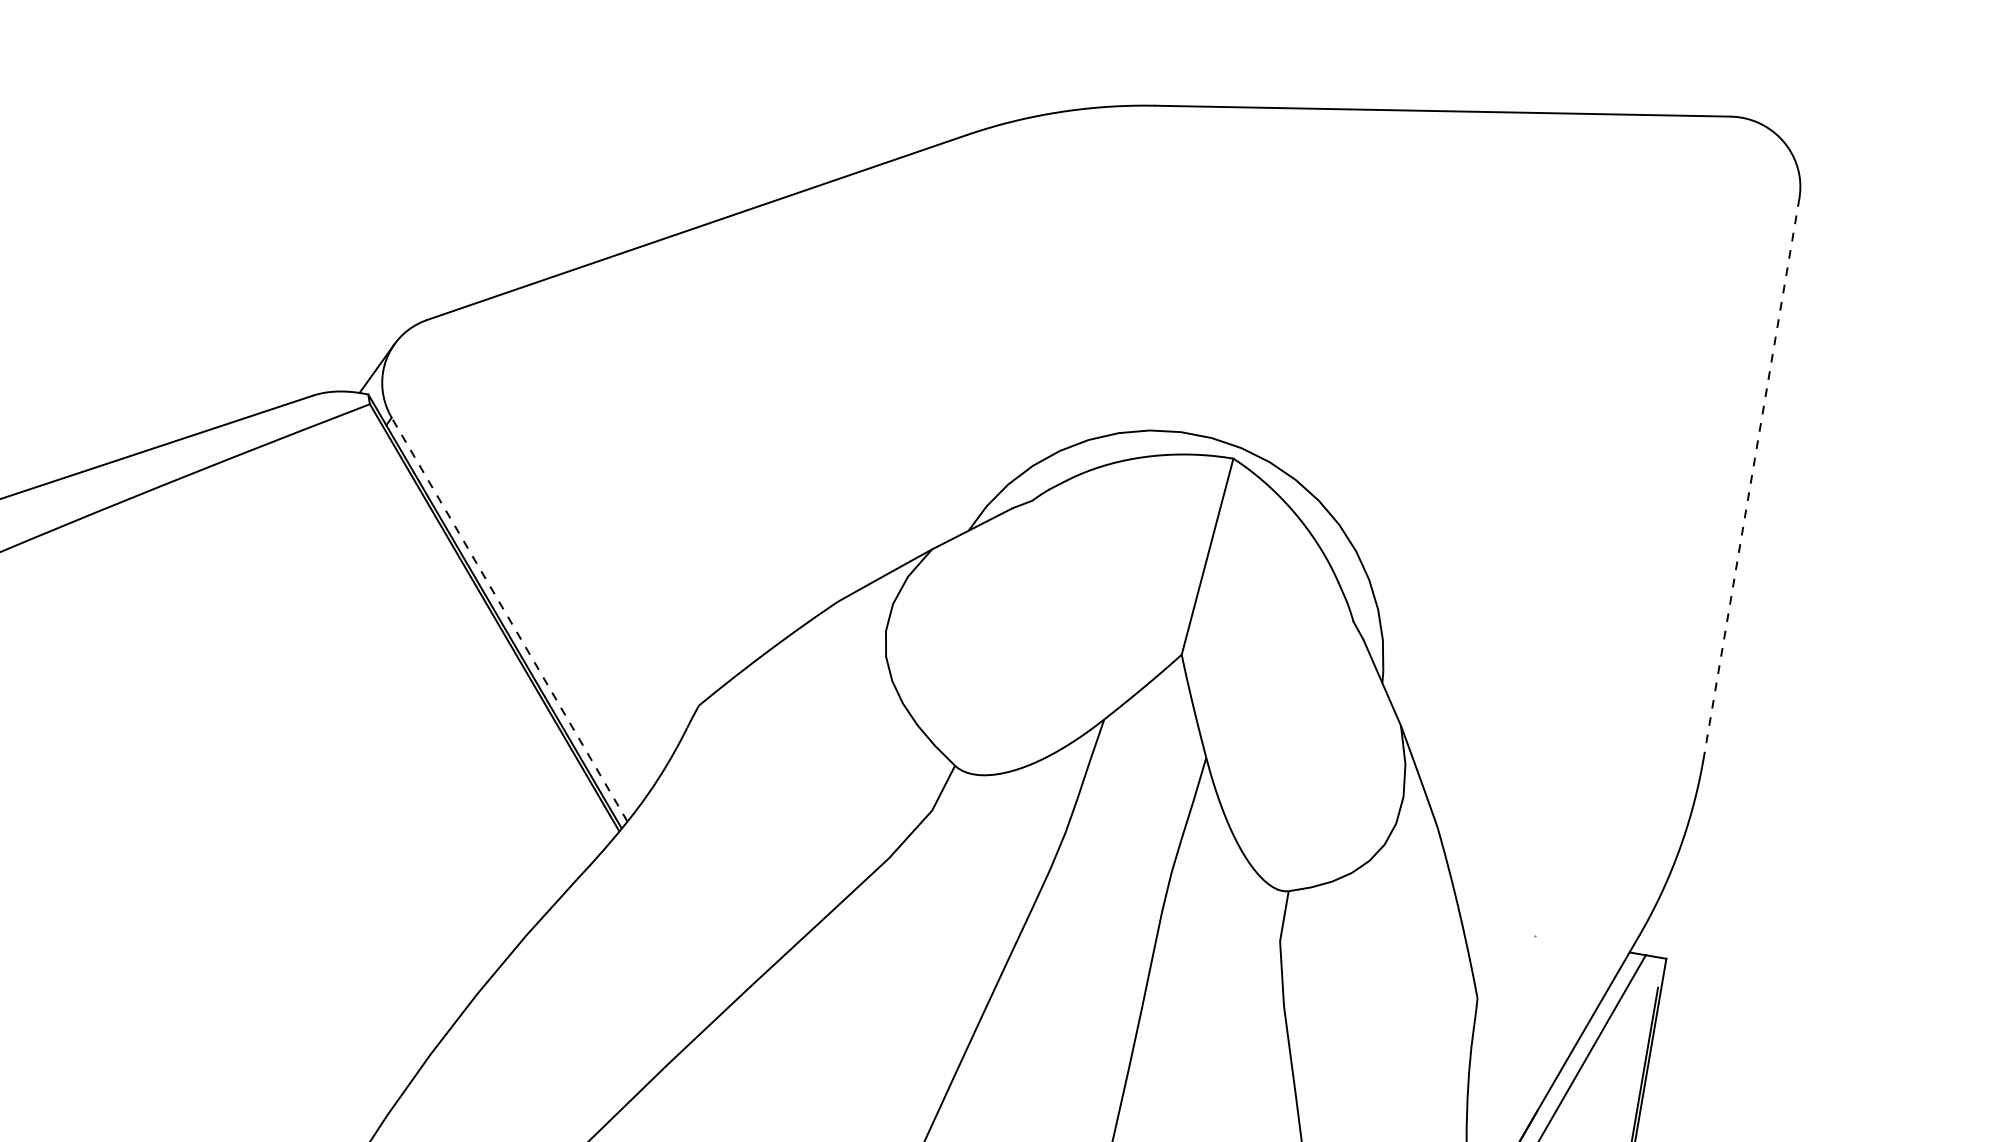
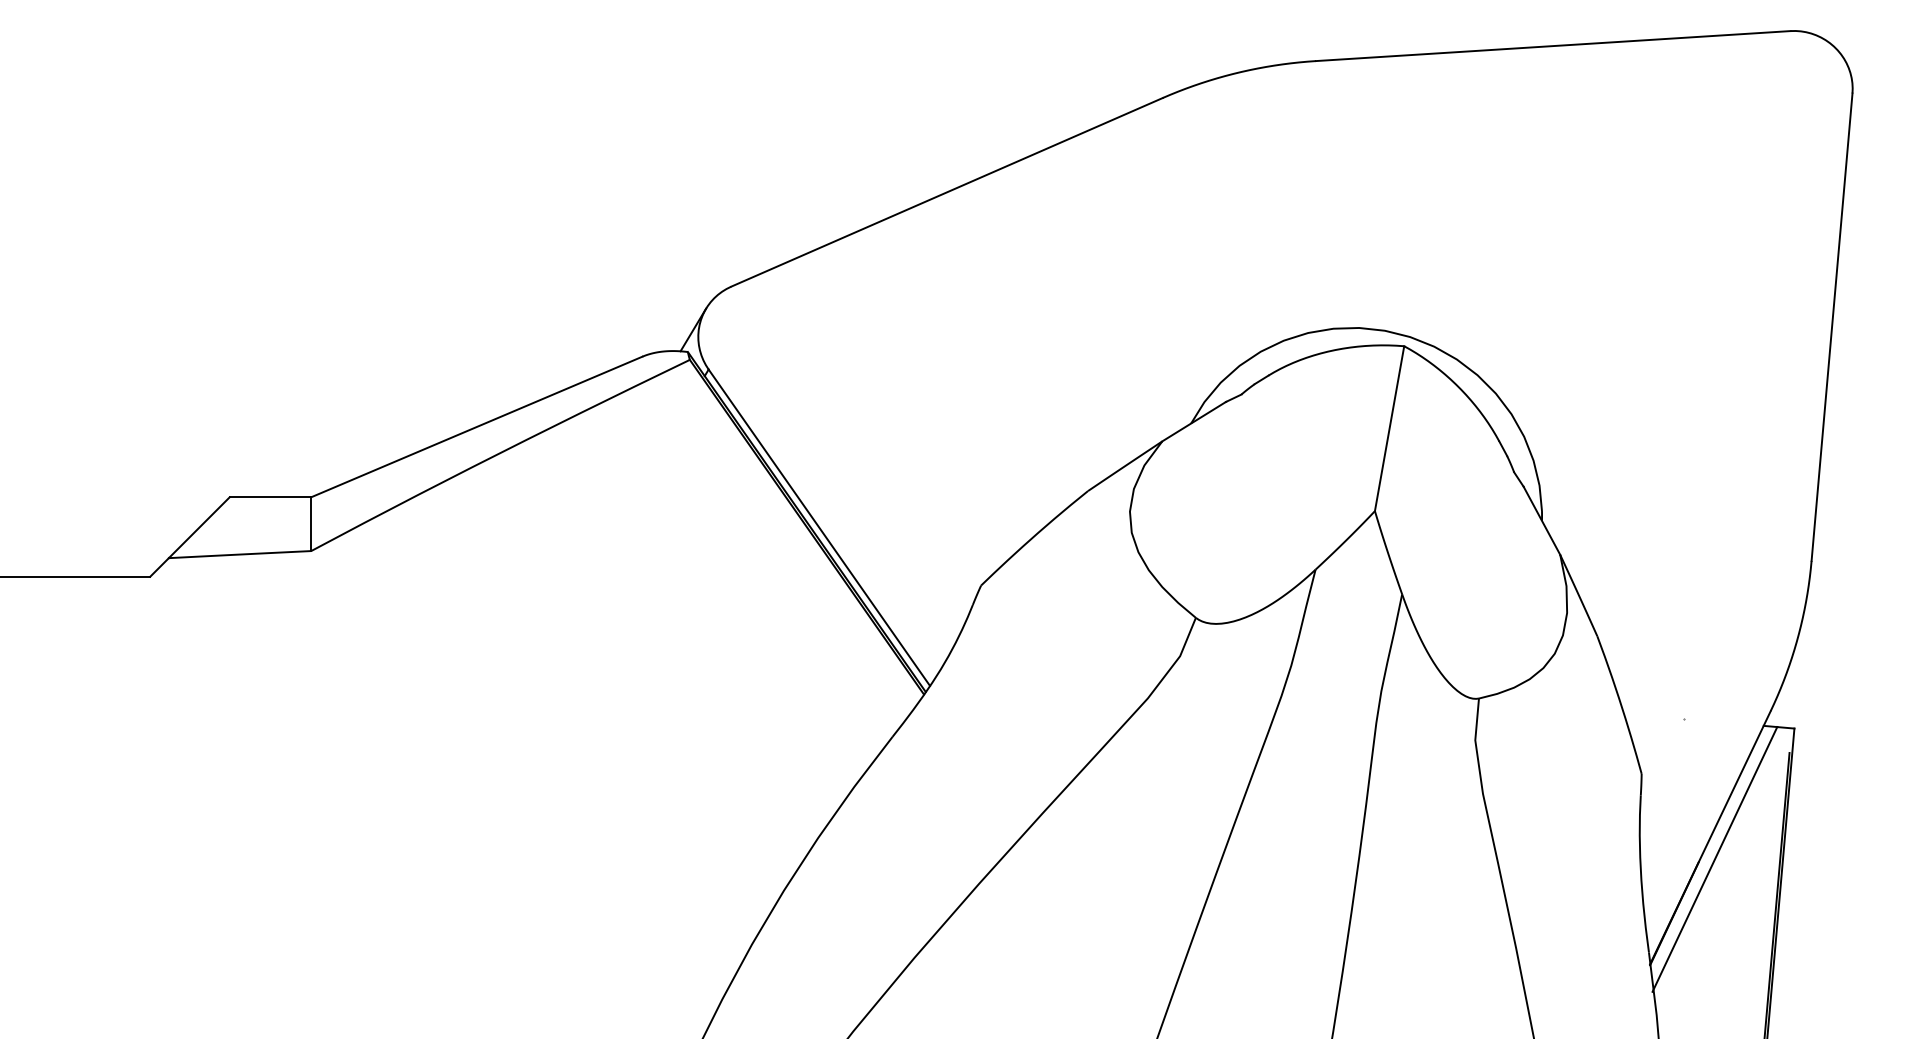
line: (1752, 478) -> (1832, 327), dashed -> solid
line: (509, 619) -> (819, 527), dashed -> solid

